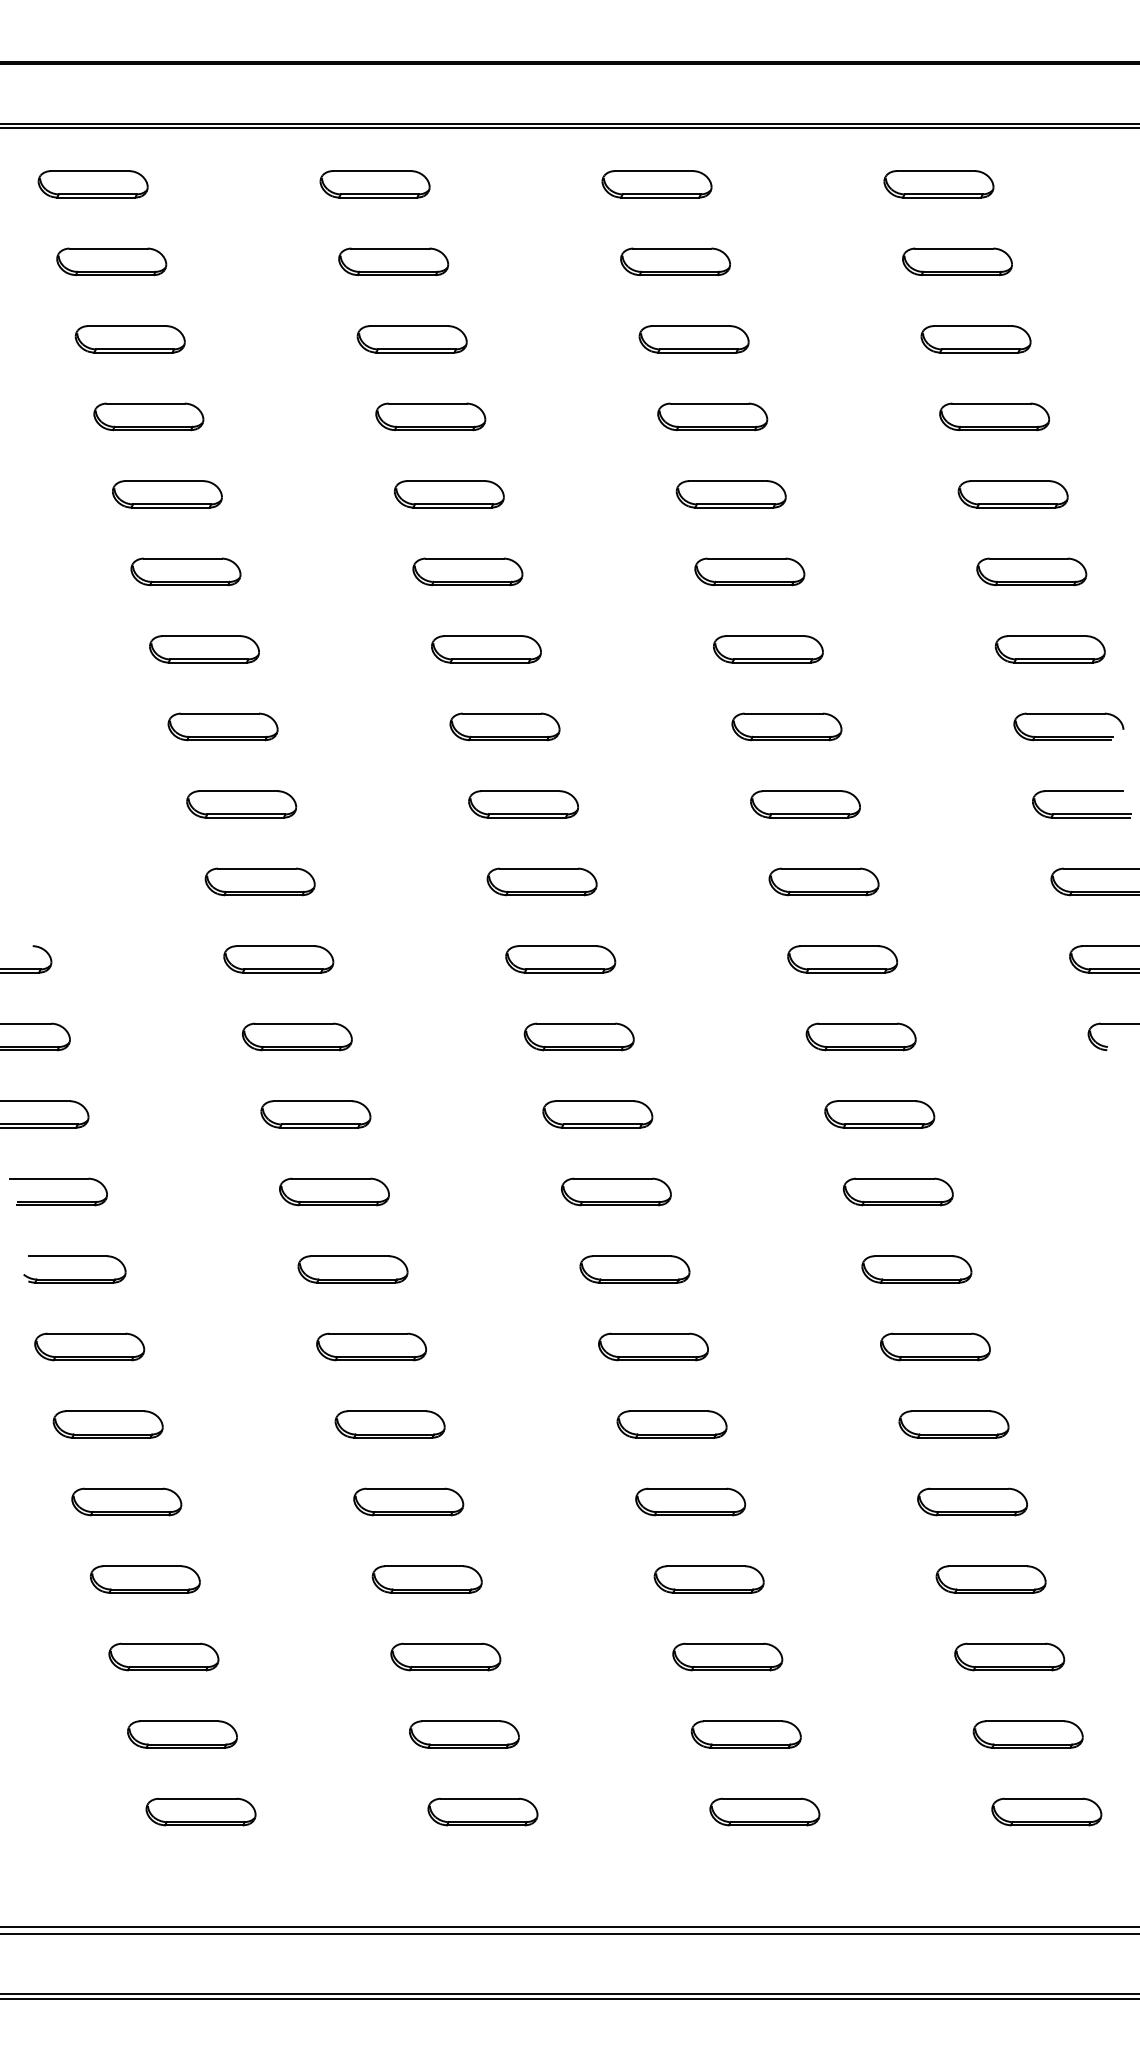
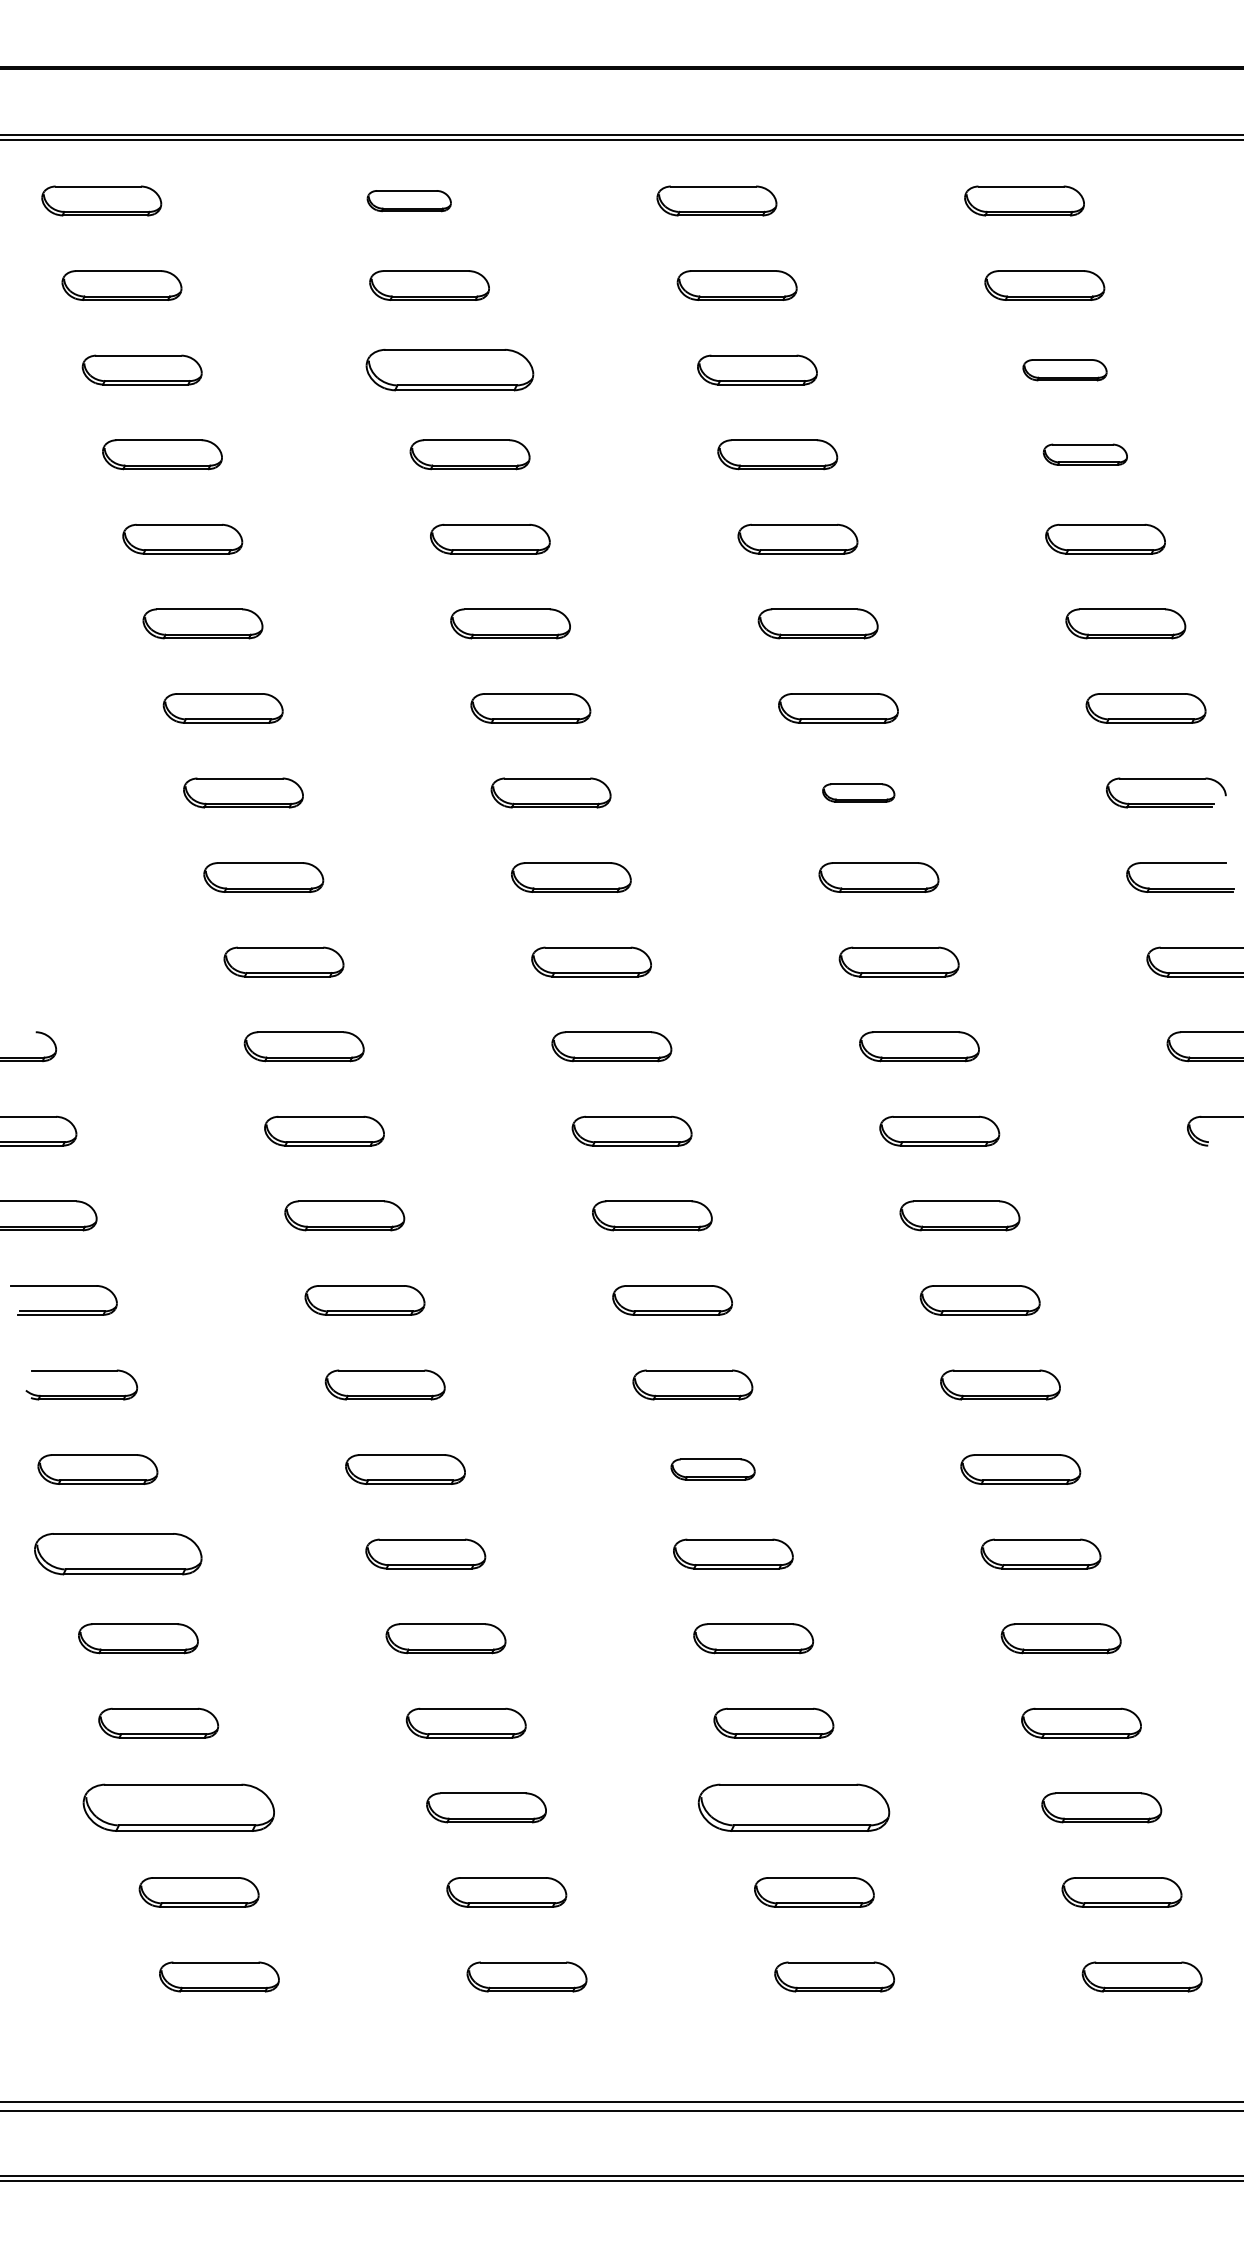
part: (374, 184) -> (408, 201), size x0.7
part: (411, 339) -> (449, 370), size x1.4
part: (975, 339) -> (1064, 370), size x0.7
part: (994, 416) -> (1085, 454), size x0.7
part: (786, 726) -> (858, 792), size x0.6
part: (653, 1346) -> (713, 1469), size x0.7
part: (107, 1424) -> (117, 1554), size x1.4
part: (163, 1656) -> (178, 1807), size x1.6
part: (727, 1656) -> (793, 1807), size x1.6

